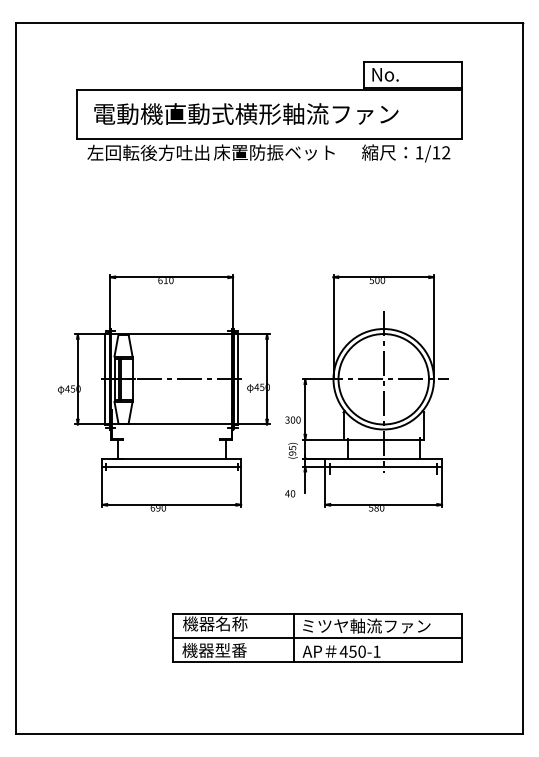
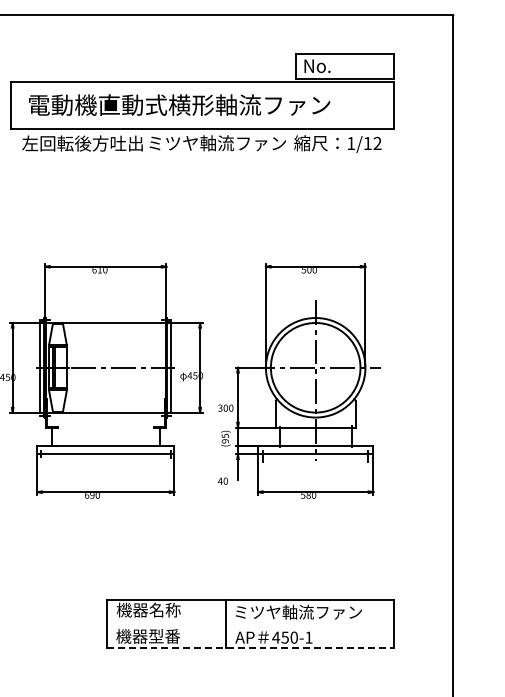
text: (283, 152) -> (216, 143), 床置防振ベット -> ミツヤ軸流ファン
line: (317, 637) -> (250, 623), removed
line: (317, 661) -> (250, 647), solid -> dashed

